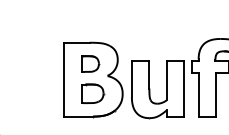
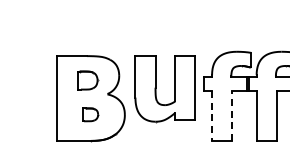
part: (150, 90) -> (156, 89), moved
part: (92, 93) -> (90, 114), size x0.6
line: (216, 94) -> (232, 115), solid -> dashed
line: (199, 95) -> (212, 116), solid -> dashed

